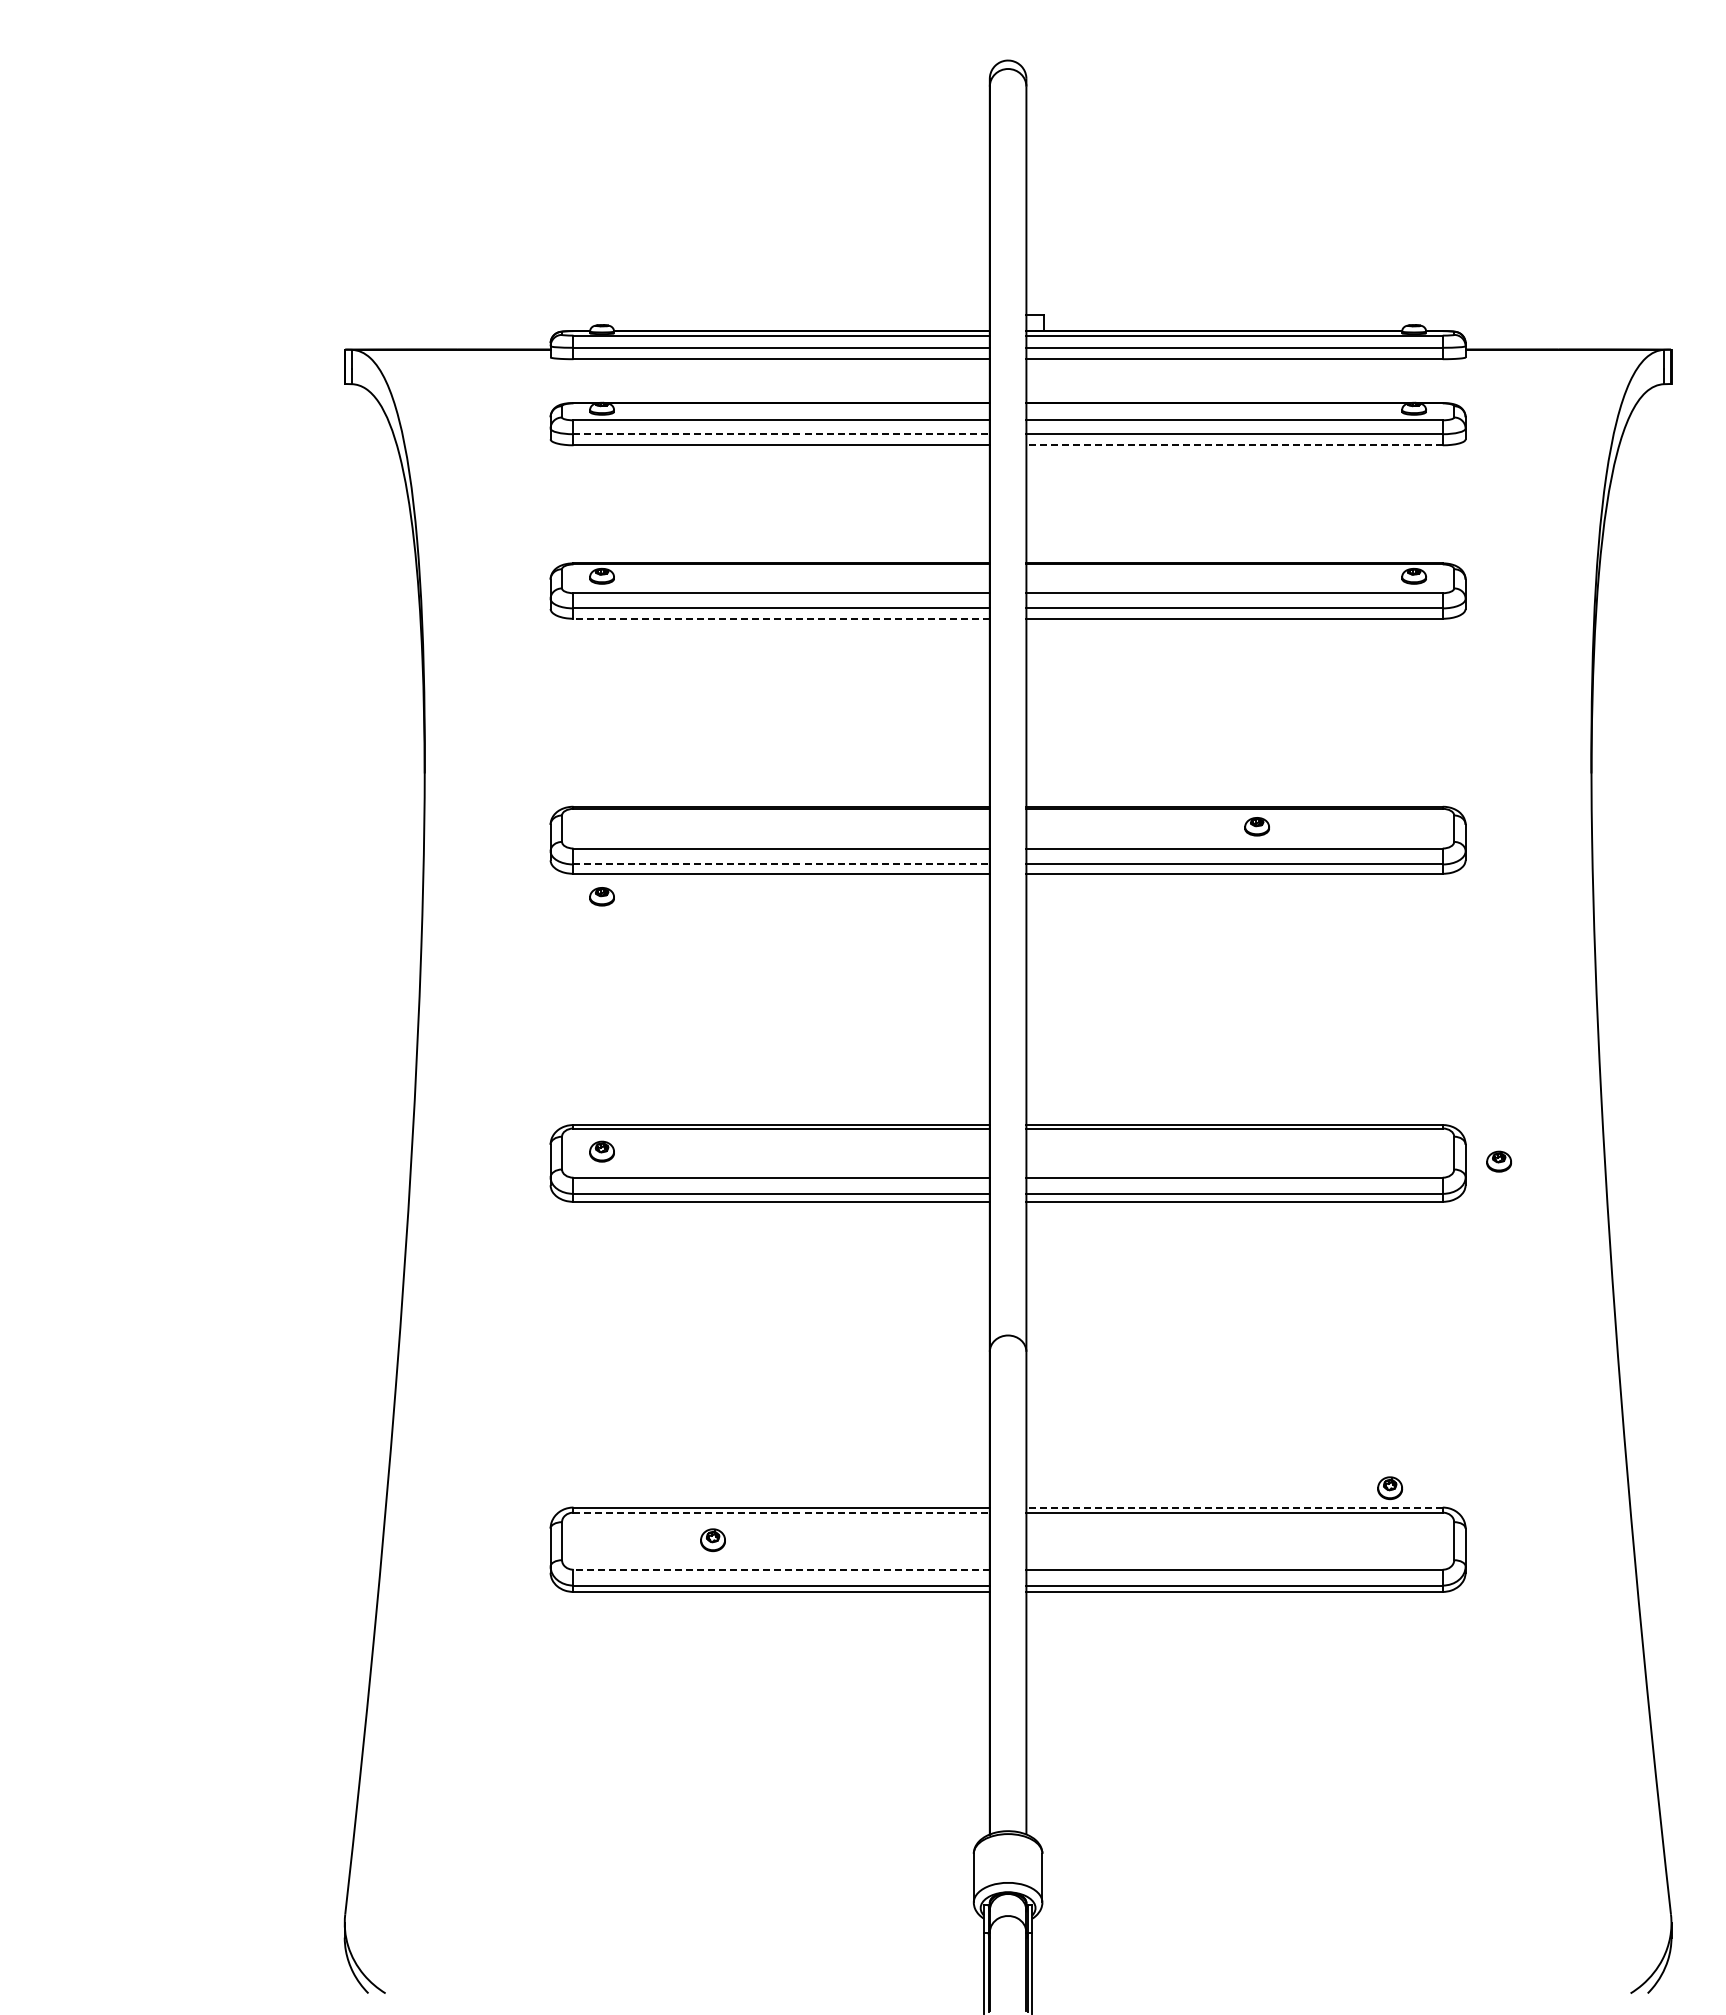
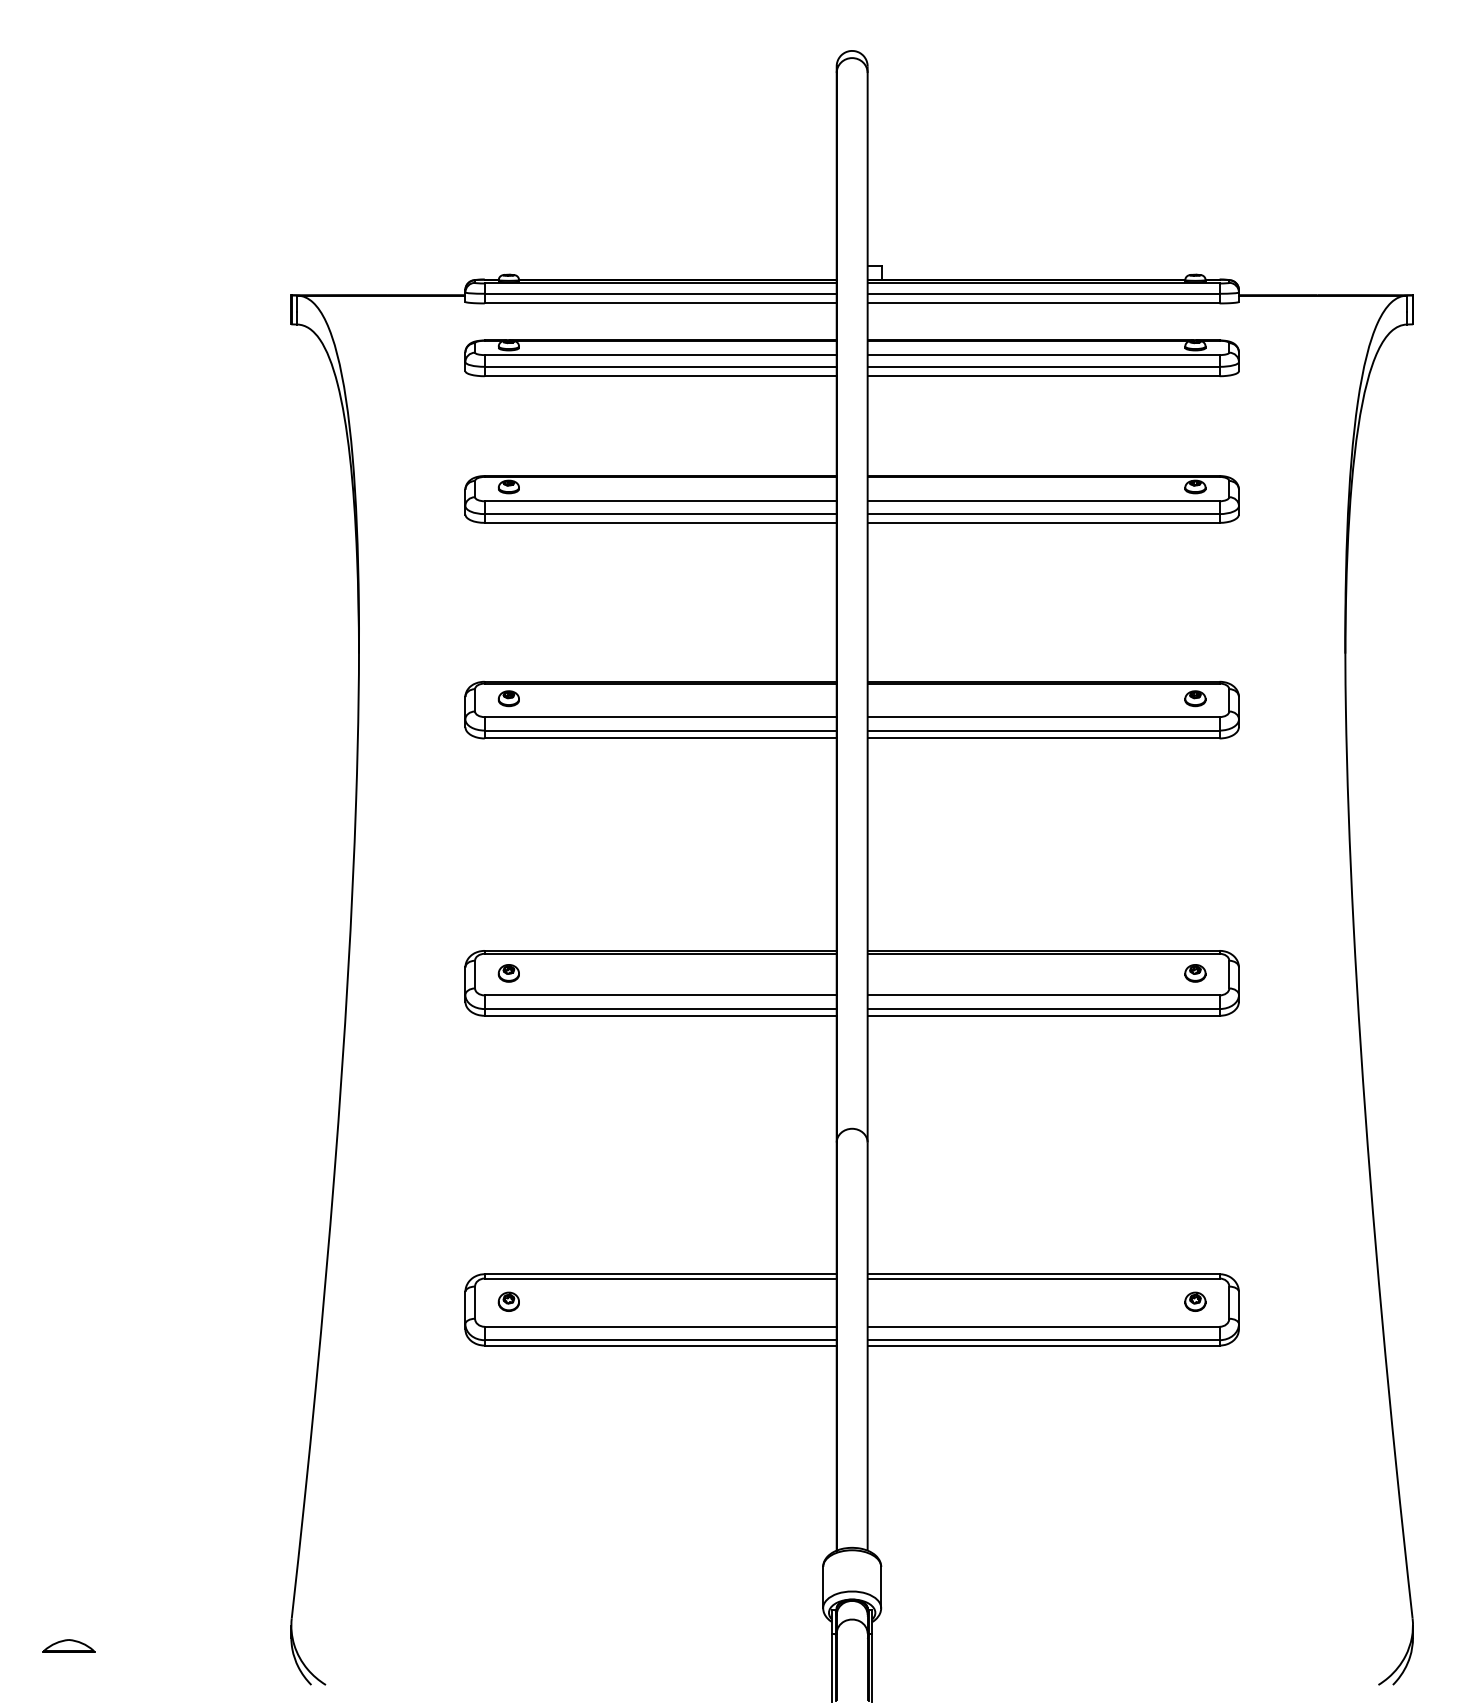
line: (782, 434) -> (661, 367), dashed -> solid
line: (1234, 445) -> (1043, 376), dashed -> solid
line: (781, 618) -> (660, 522), dashed -> solid
part: (1256, 826) -> (1194, 698), moved
line: (782, 864) -> (661, 730), dashed -> solid
part: (601, 896) -> (508, 698), moved
part: (1498, 1161) -> (1194, 973), moved
part: (1390, 1488) -> (1195, 1302), moved
line: (1234, 1507) -> (1043, 1274), dashed -> solid
line: (782, 1512) -> (661, 1278), dashed -> solid
part: (712, 1540) -> (508, 1302), moved
line: (781, 1569) -> (660, 1326), dashed -> solid
part: (81, 1947) -> (68, 1646), added

